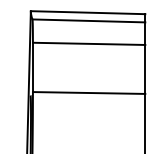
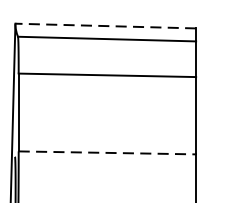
line: (87, 12) -> (104, 25), solid -> dashed
line: (89, 93) -> (107, 153), solid -> dashed

